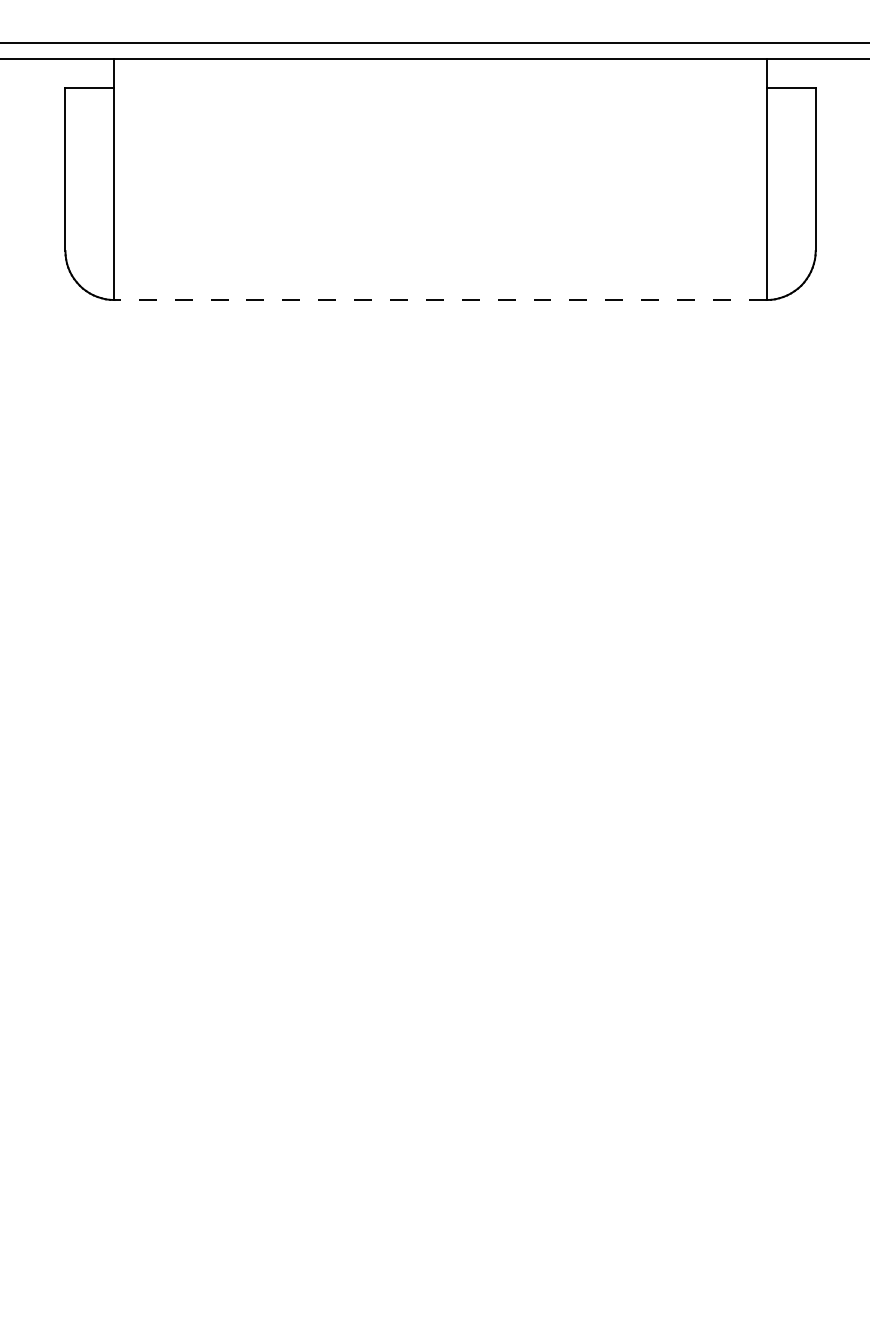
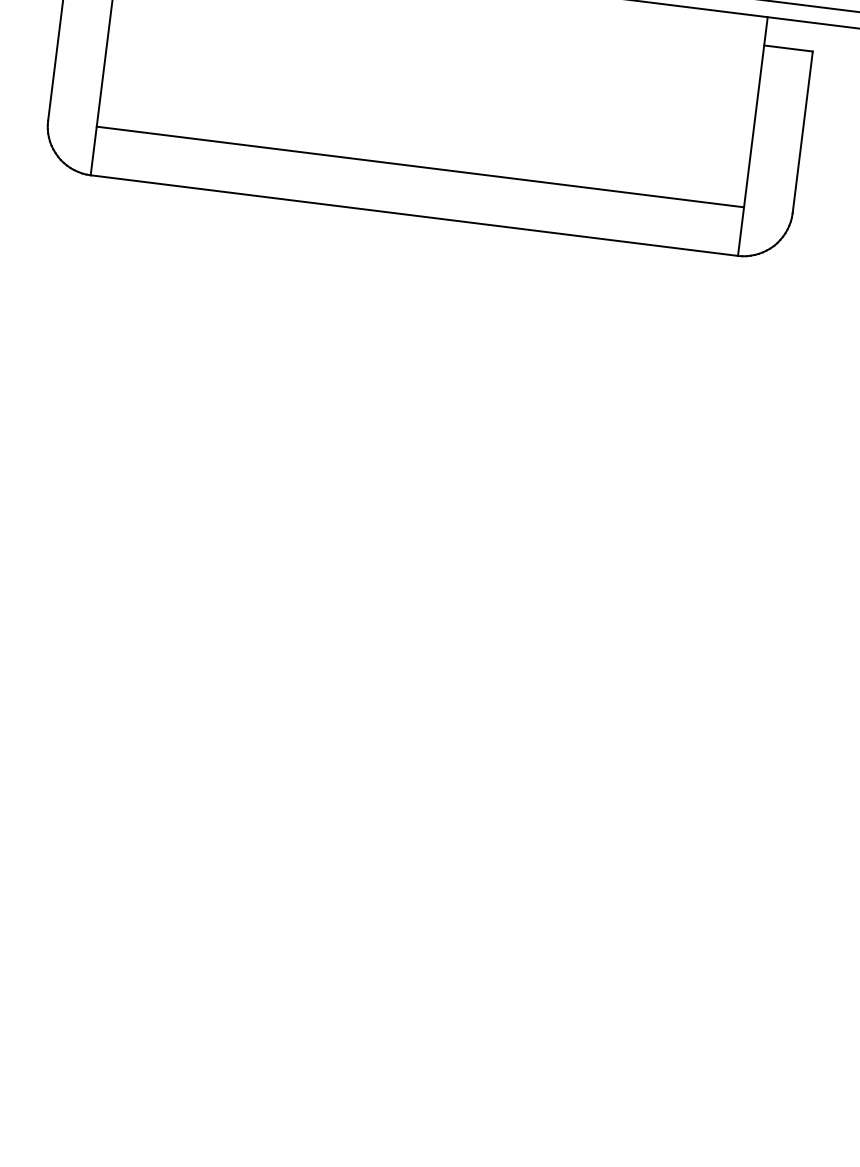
line: (440, 251) -> (420, 167), added
line: (440, 300) -> (414, 216), dashed -> solid

